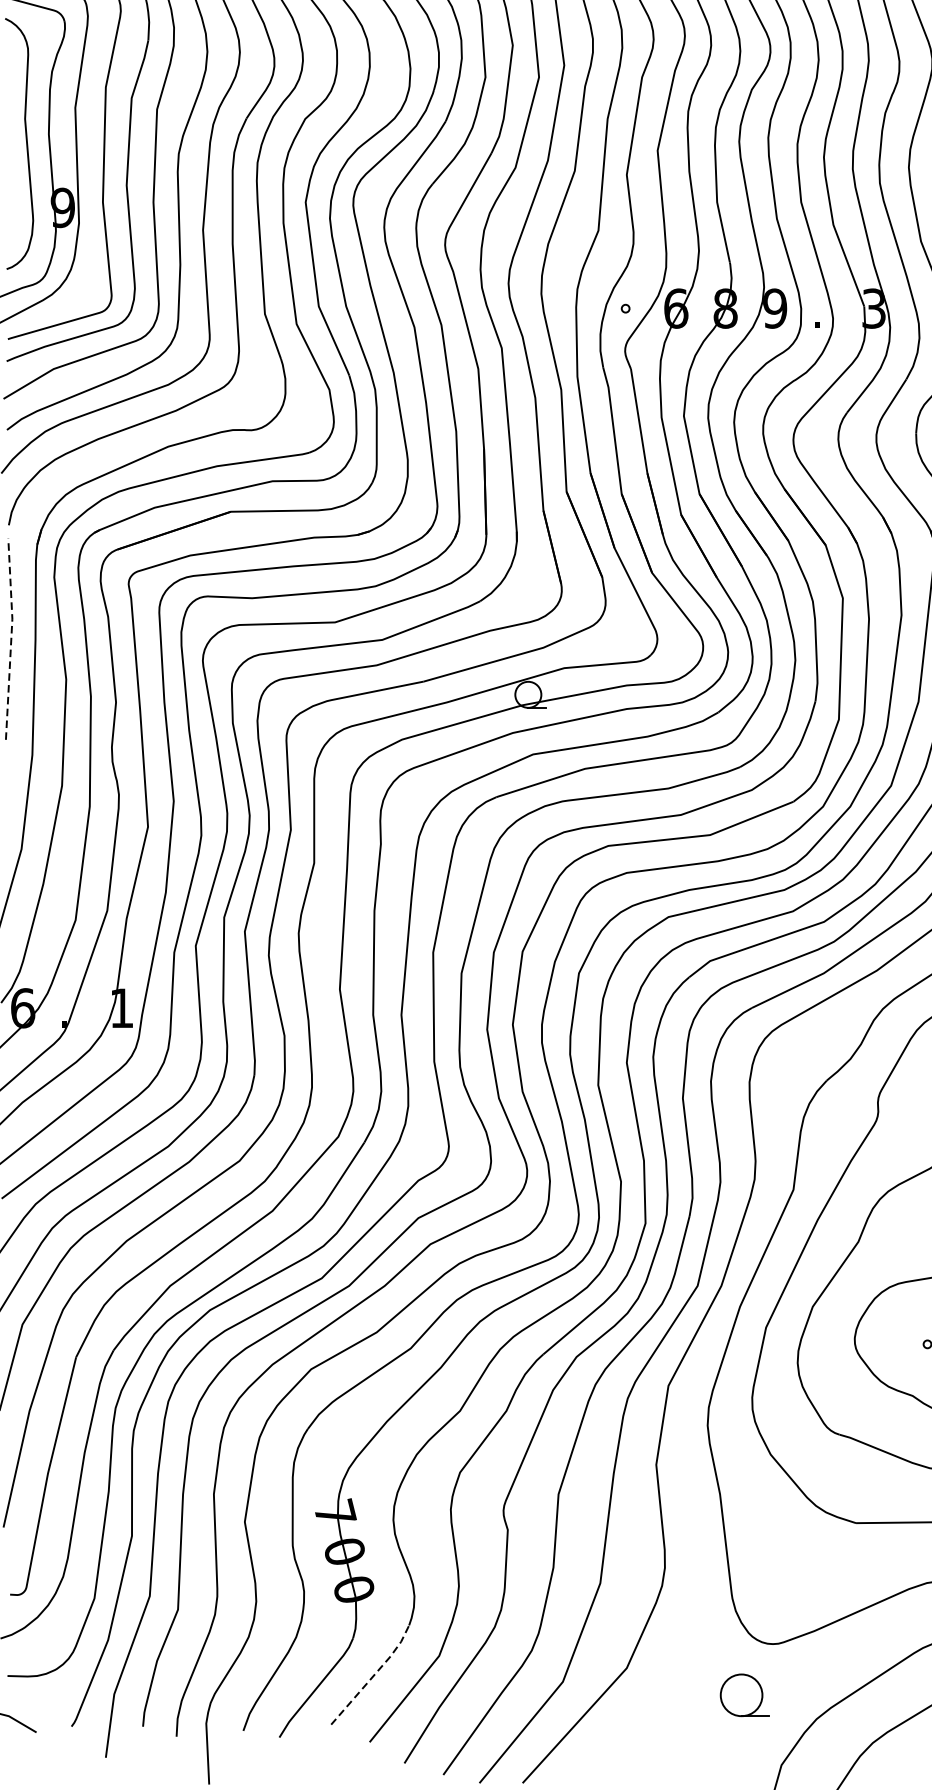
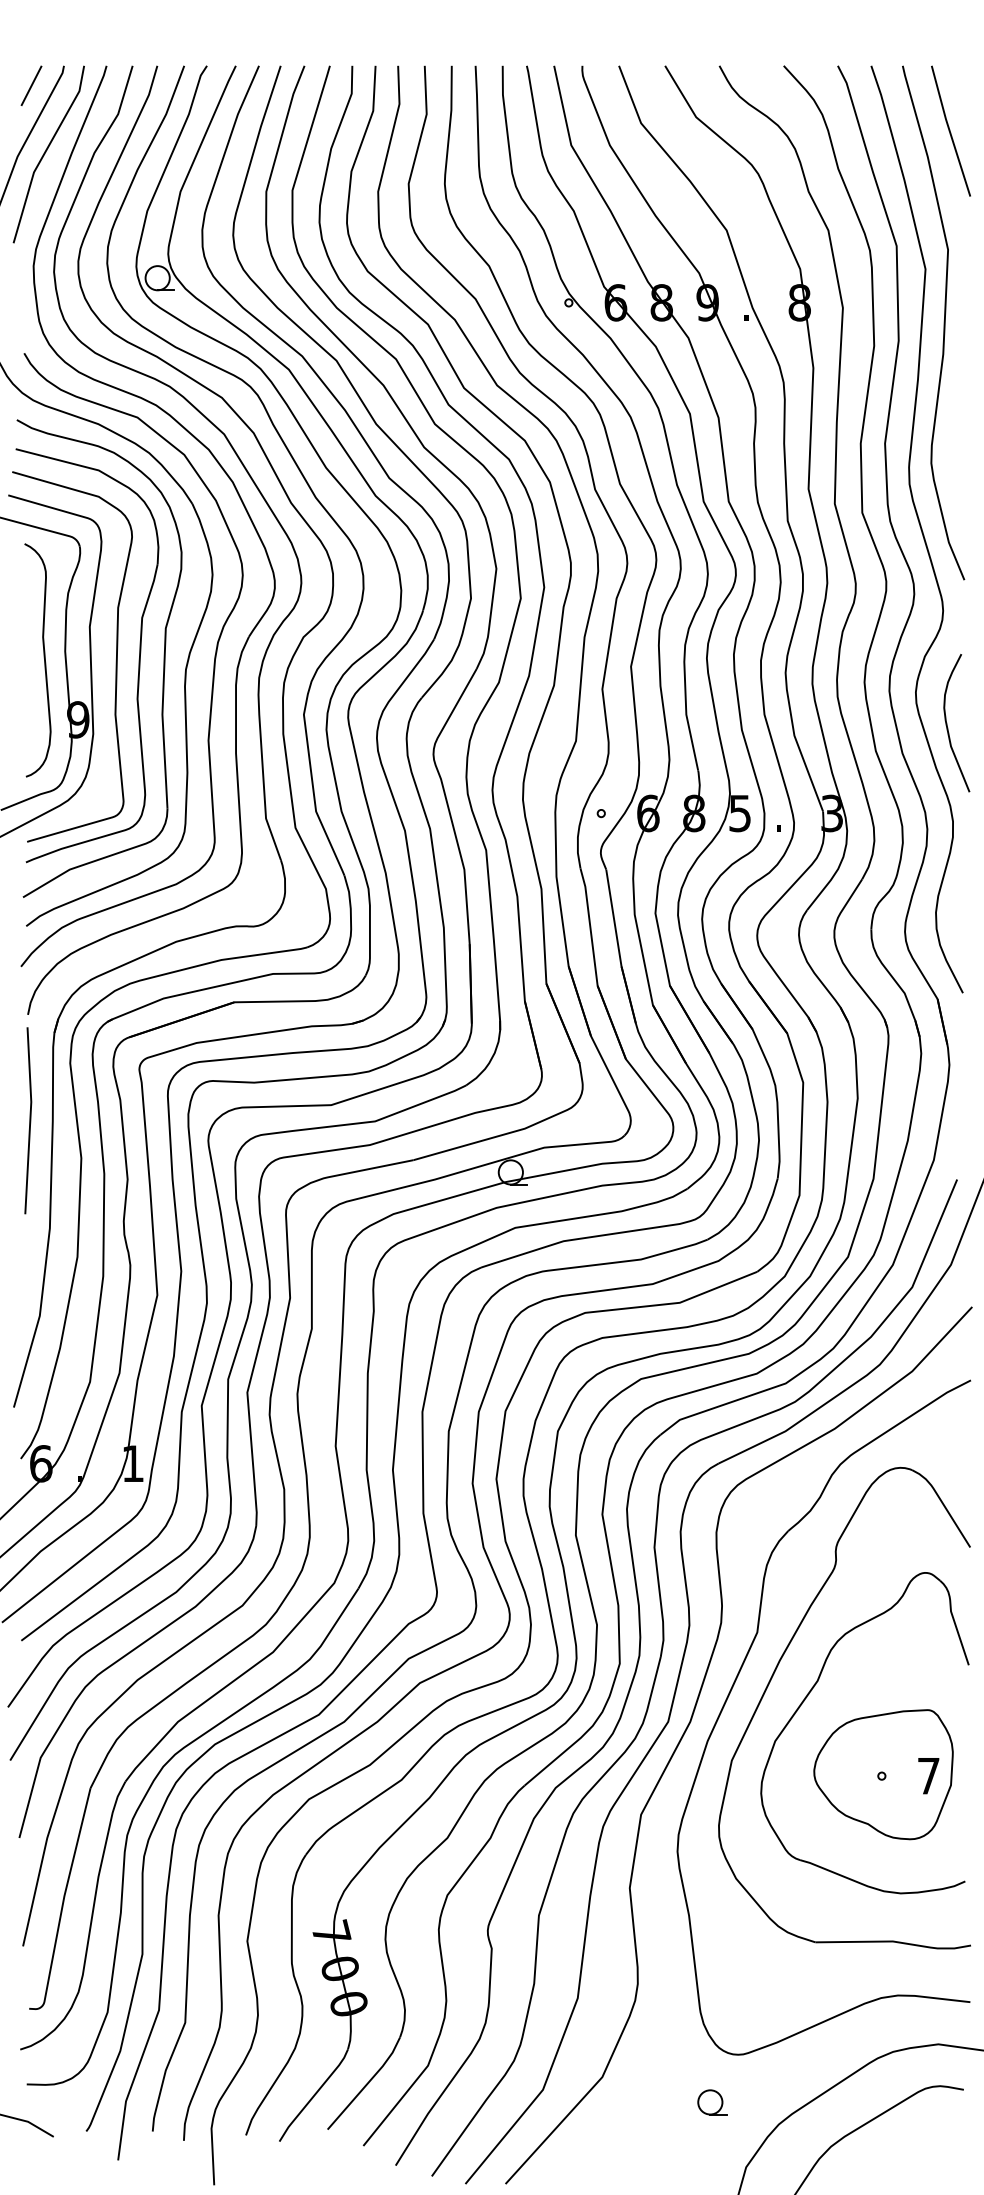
text: (775, 308) -> (740, 813), 9 -> 5
line: (11, 637) -> (30, 1119), dashed -> solid
line: (374, 1676) -> (367, 2084), dashed -> solid
part: (745, 1695) -> (712, 2102), size x0.62

